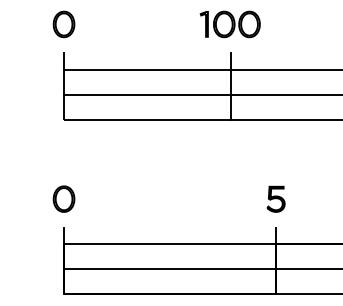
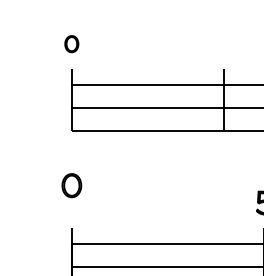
part: (63, 24) -> (71, 44), size x0.7
part: (229, 24) -> (222, 44), removed
part: (63, 198) -> (71, 185), moved

